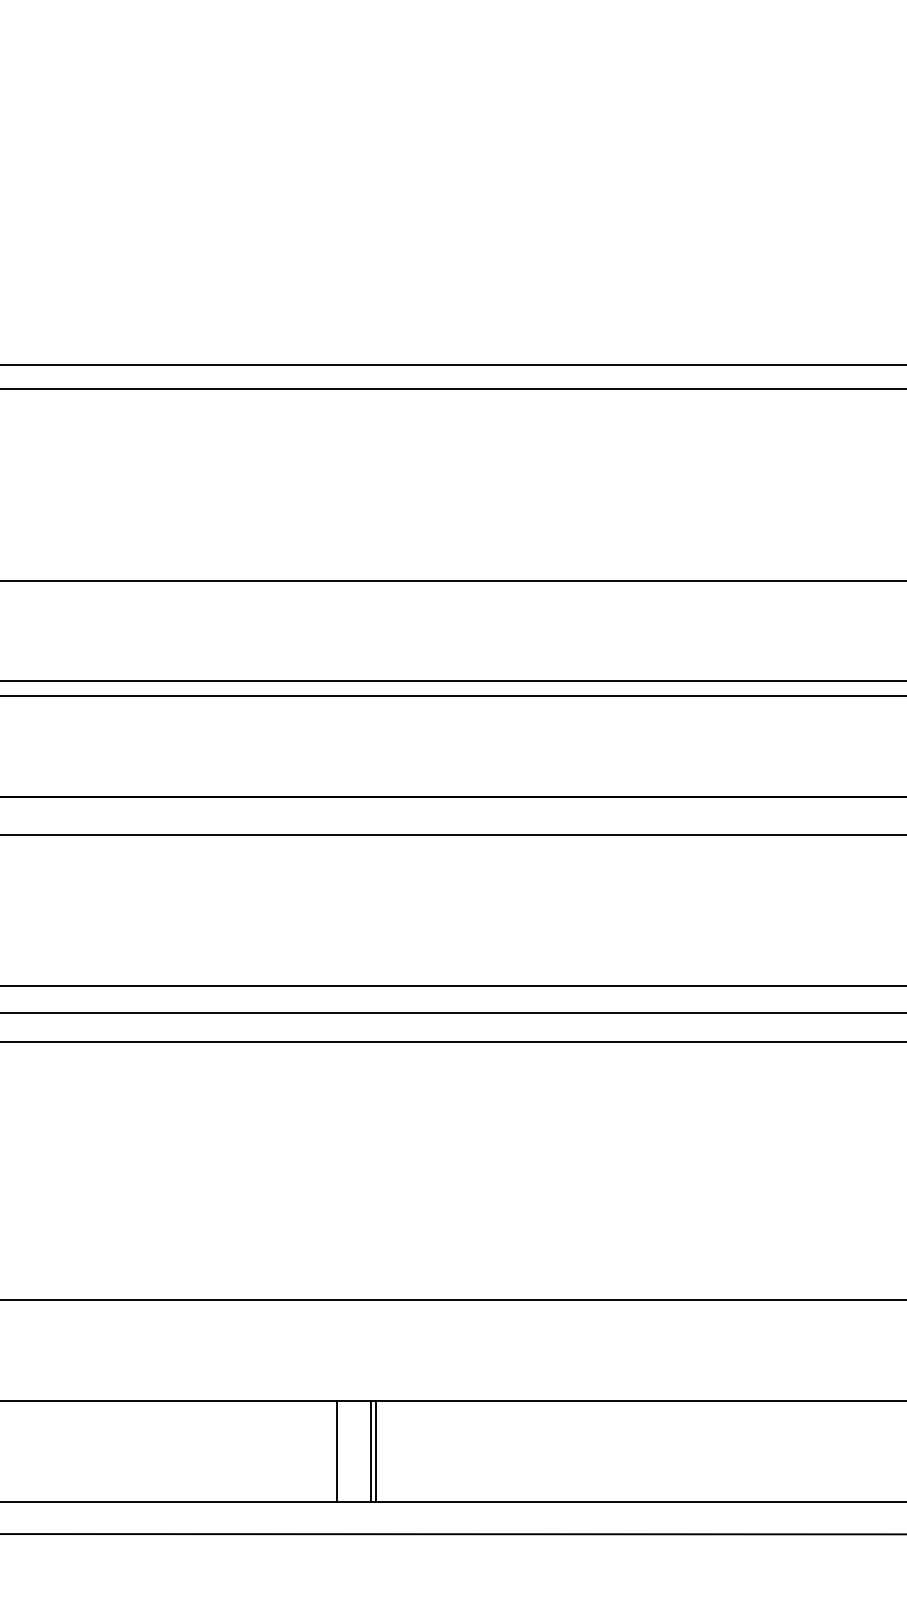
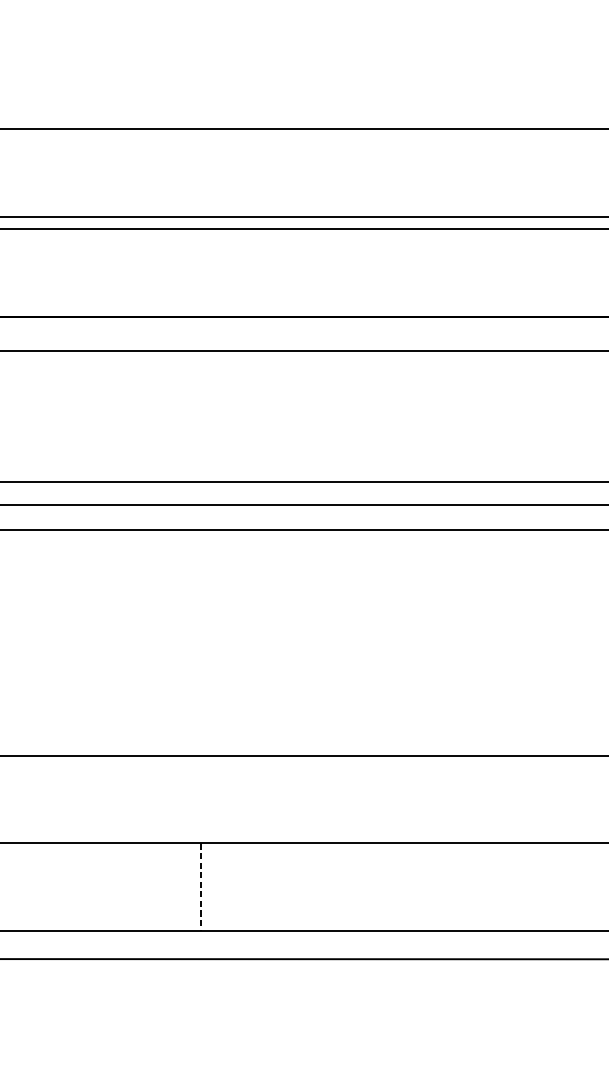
line: (337, 1451) -> (172, 887), removed
line: (376, 1451) -> (206, 887), removed
line: (370, 1452) -> (201, 888), solid -> dashed

